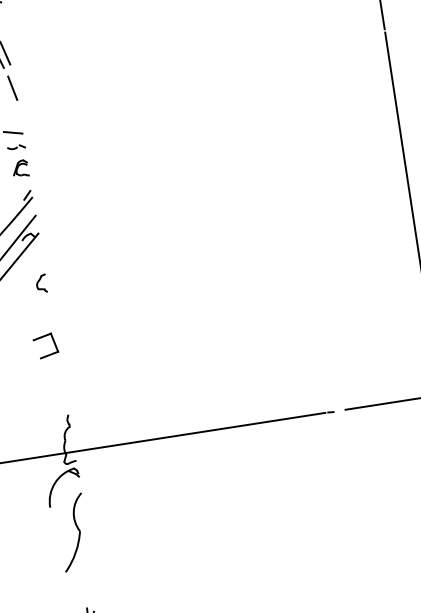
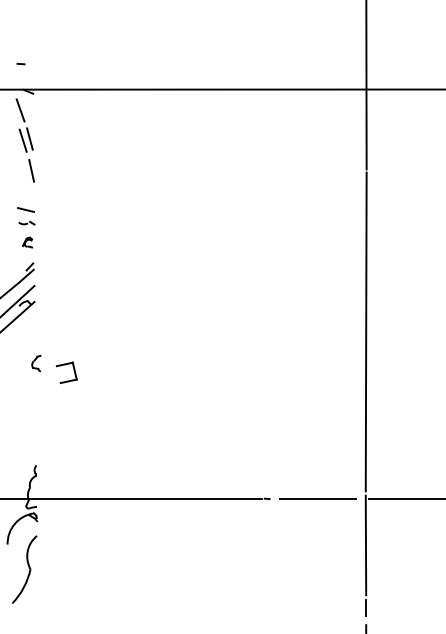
part: (20, 168) -> (27, 242), size x0.7
part: (41, 283) -> (36, 363), moved
part: (43, 338) -> (65, 365), moved

